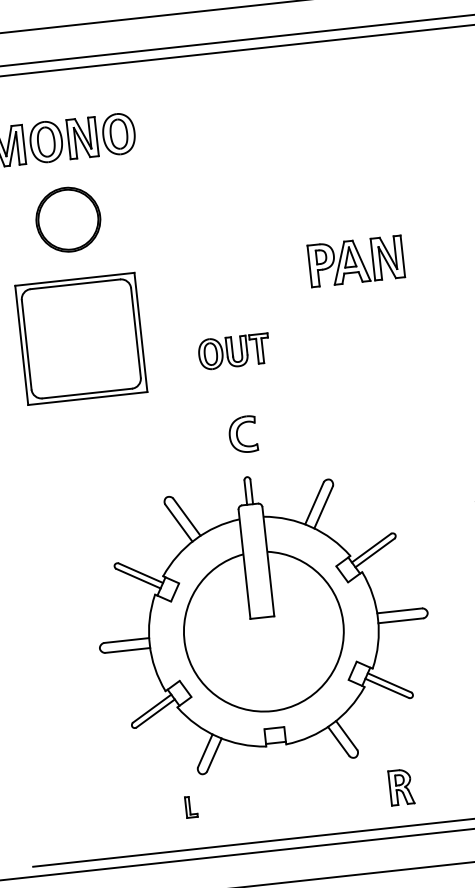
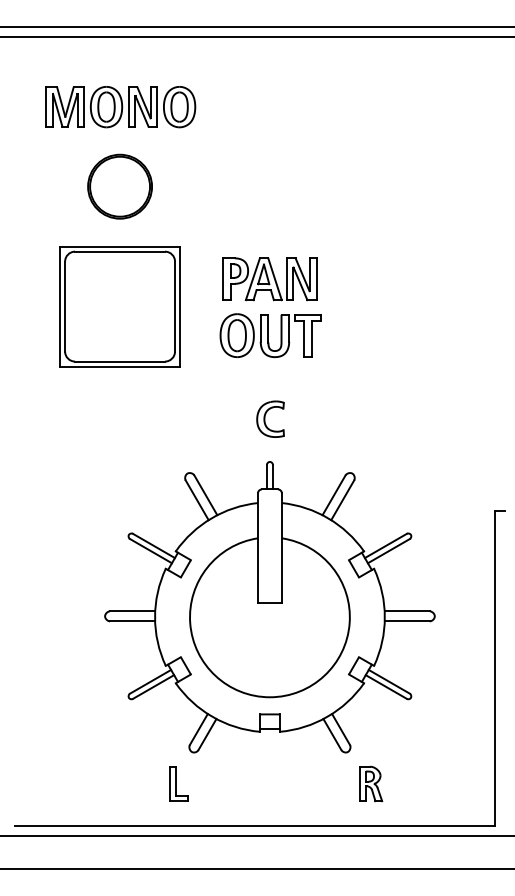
part: (356, 261) -> (269, 279), moved
part: (234, 351) -> (270, 335), size x1.43
part: (402, 786) -> (371, 783), moved
part: (190, 806) -> (178, 783), size x1.67

